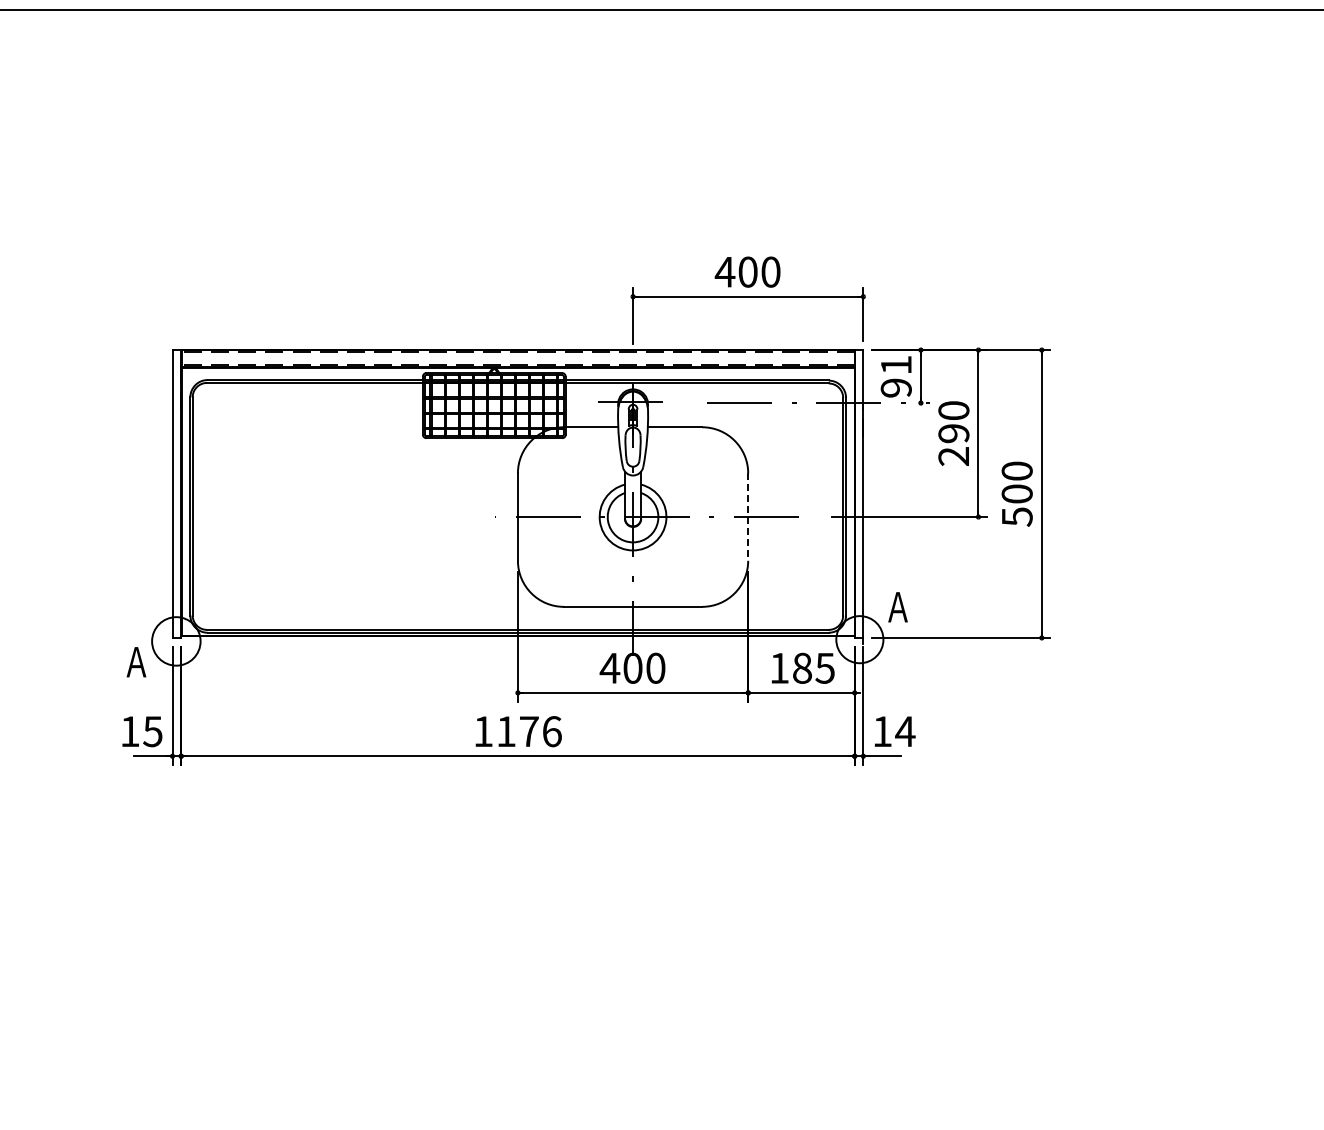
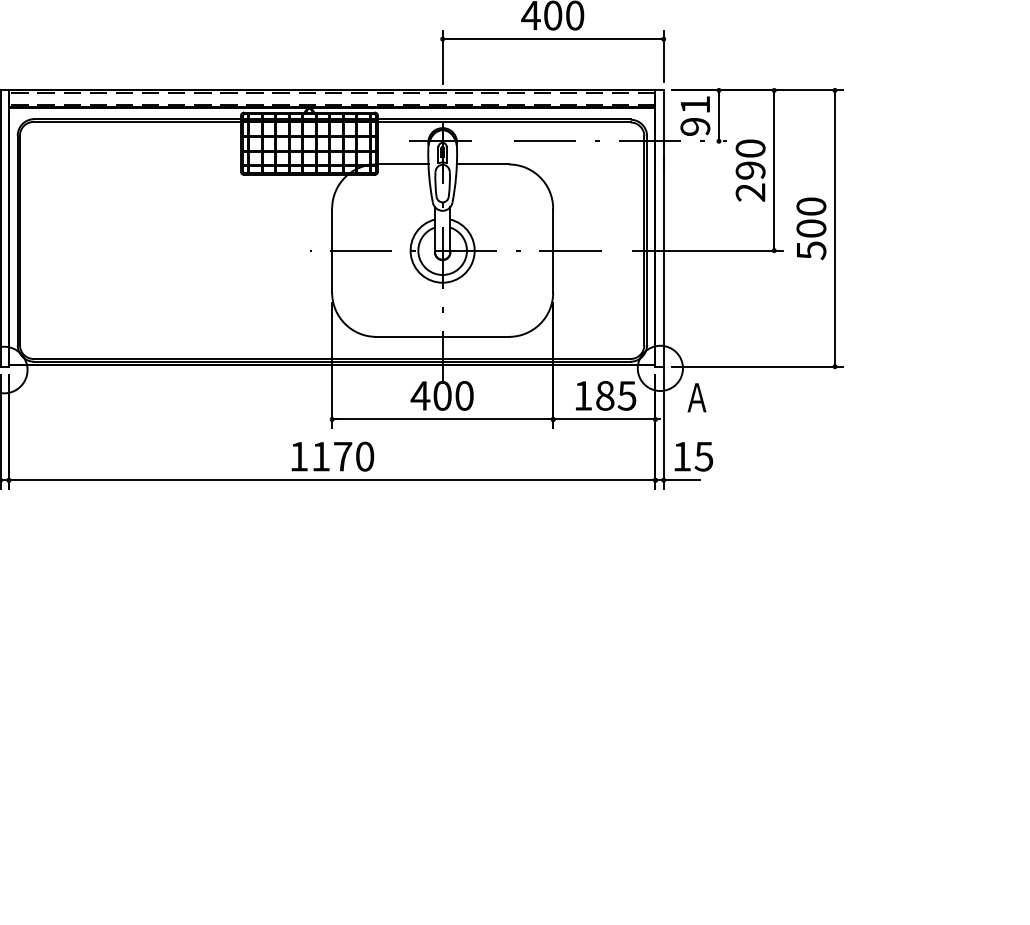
line: (748, 517) -> (553, 251), dashed -> solid
text: (897, 607) -> (696, 397), moved
text: (552, 731) -> (365, 456), 1176 -> 1170
text: (905, 731) -> (704, 456), 14 -> 15

